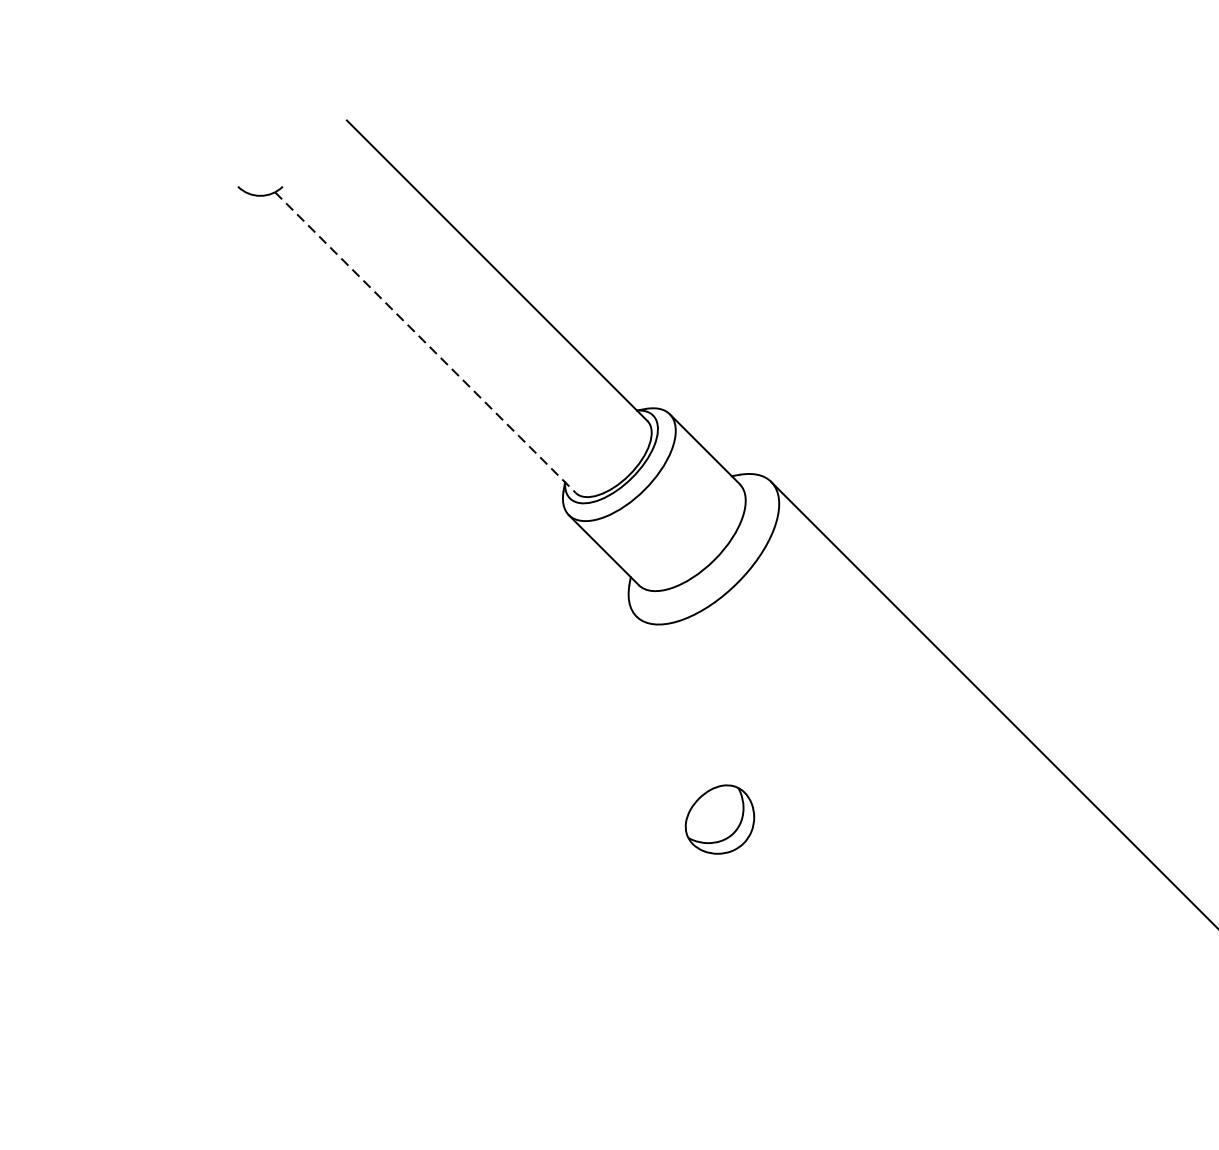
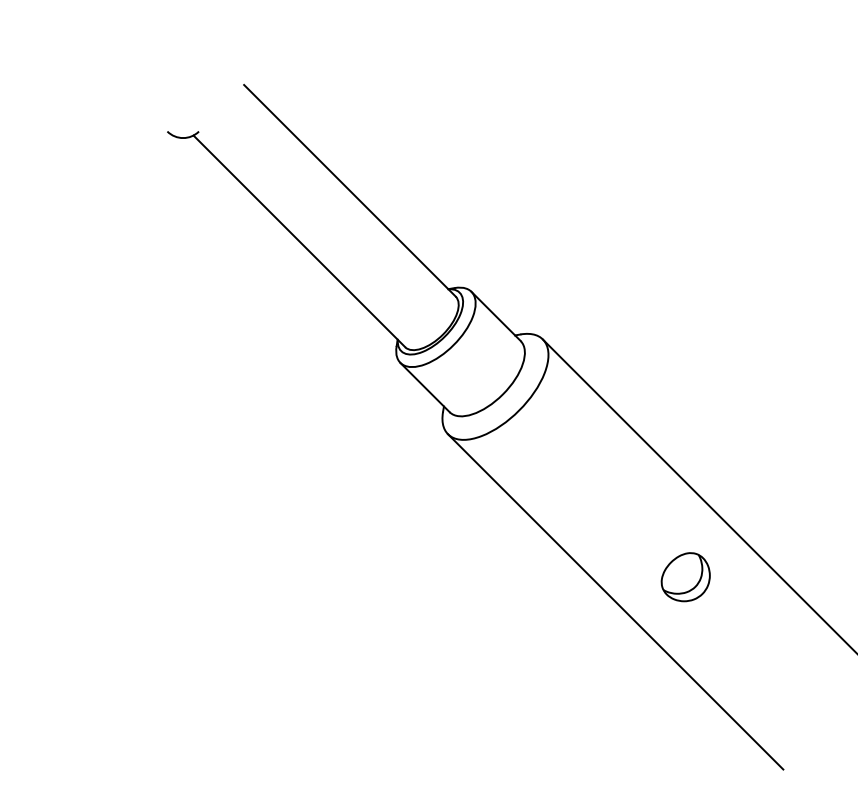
line: (425, 342) -> (299, 241), dashed -> solid
part: (719, 820) -> (685, 577), moved
line: (874, 854) -> (615, 601), added

